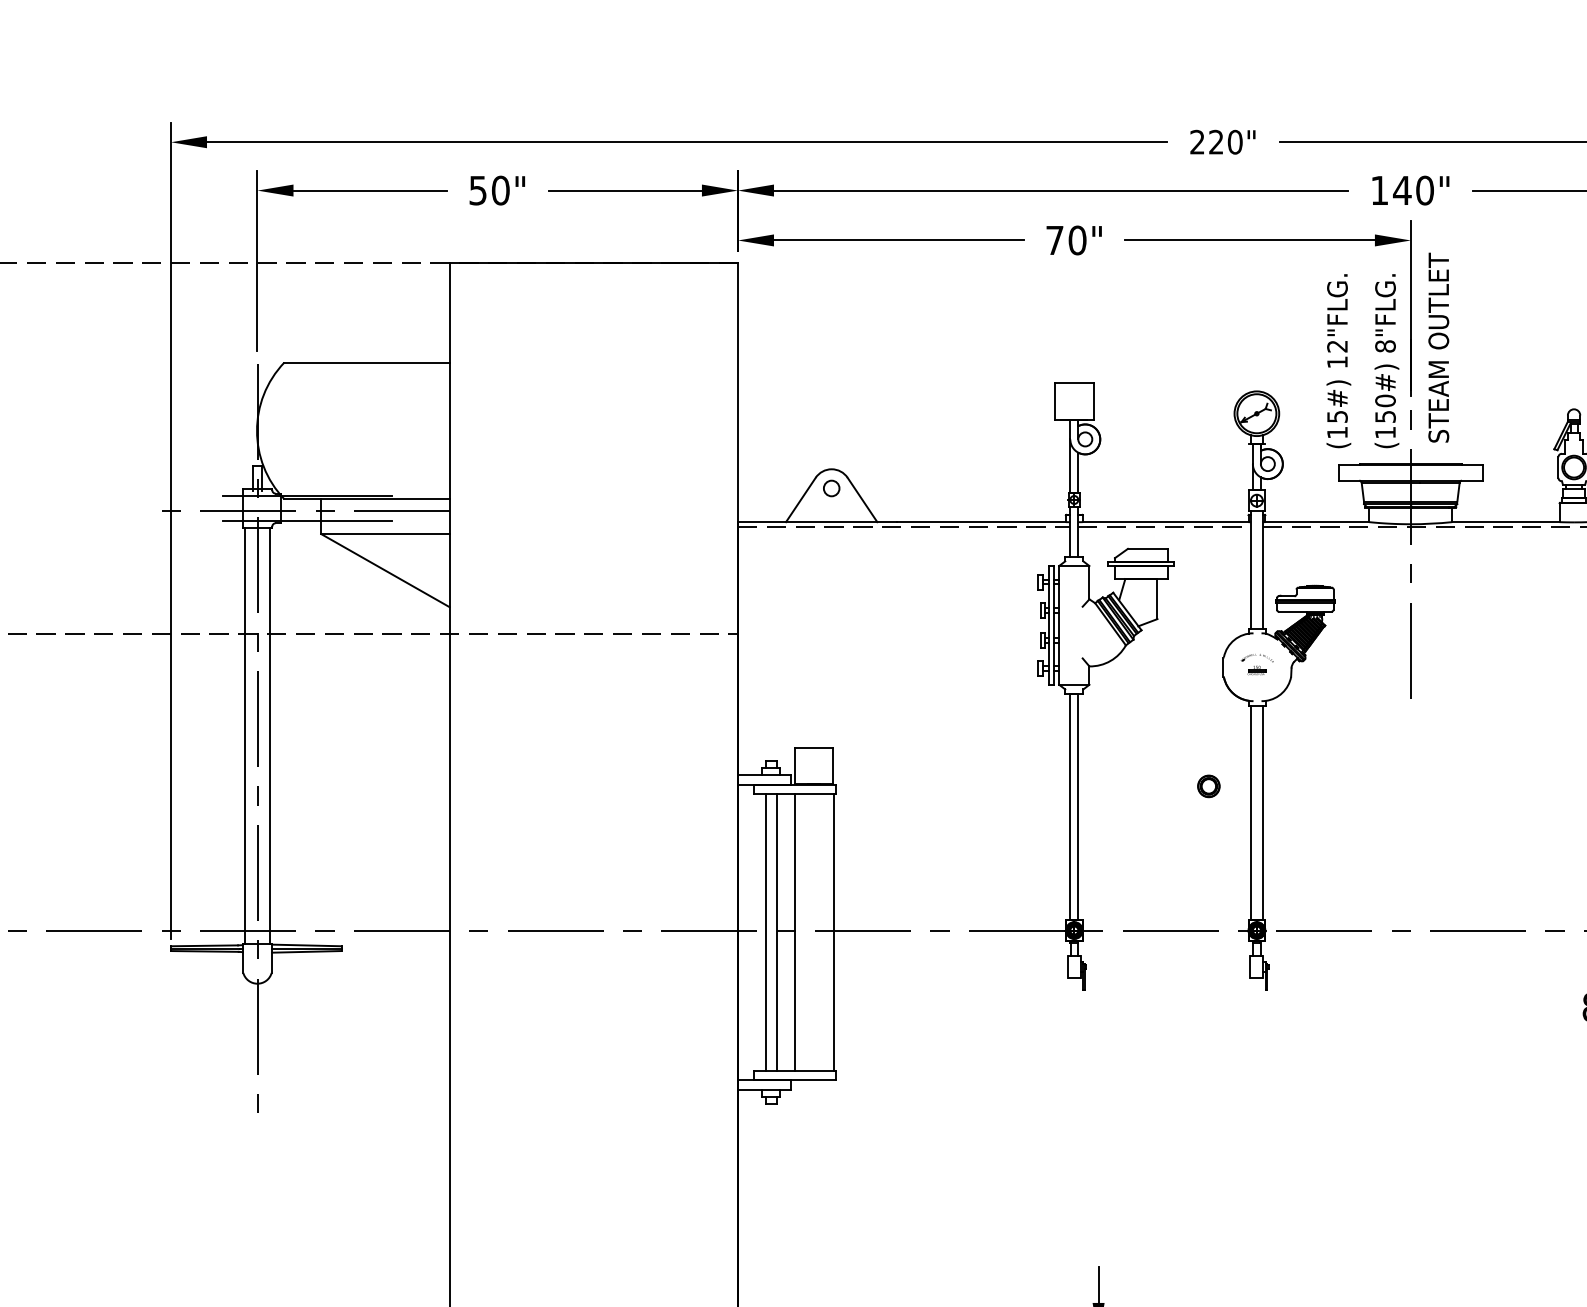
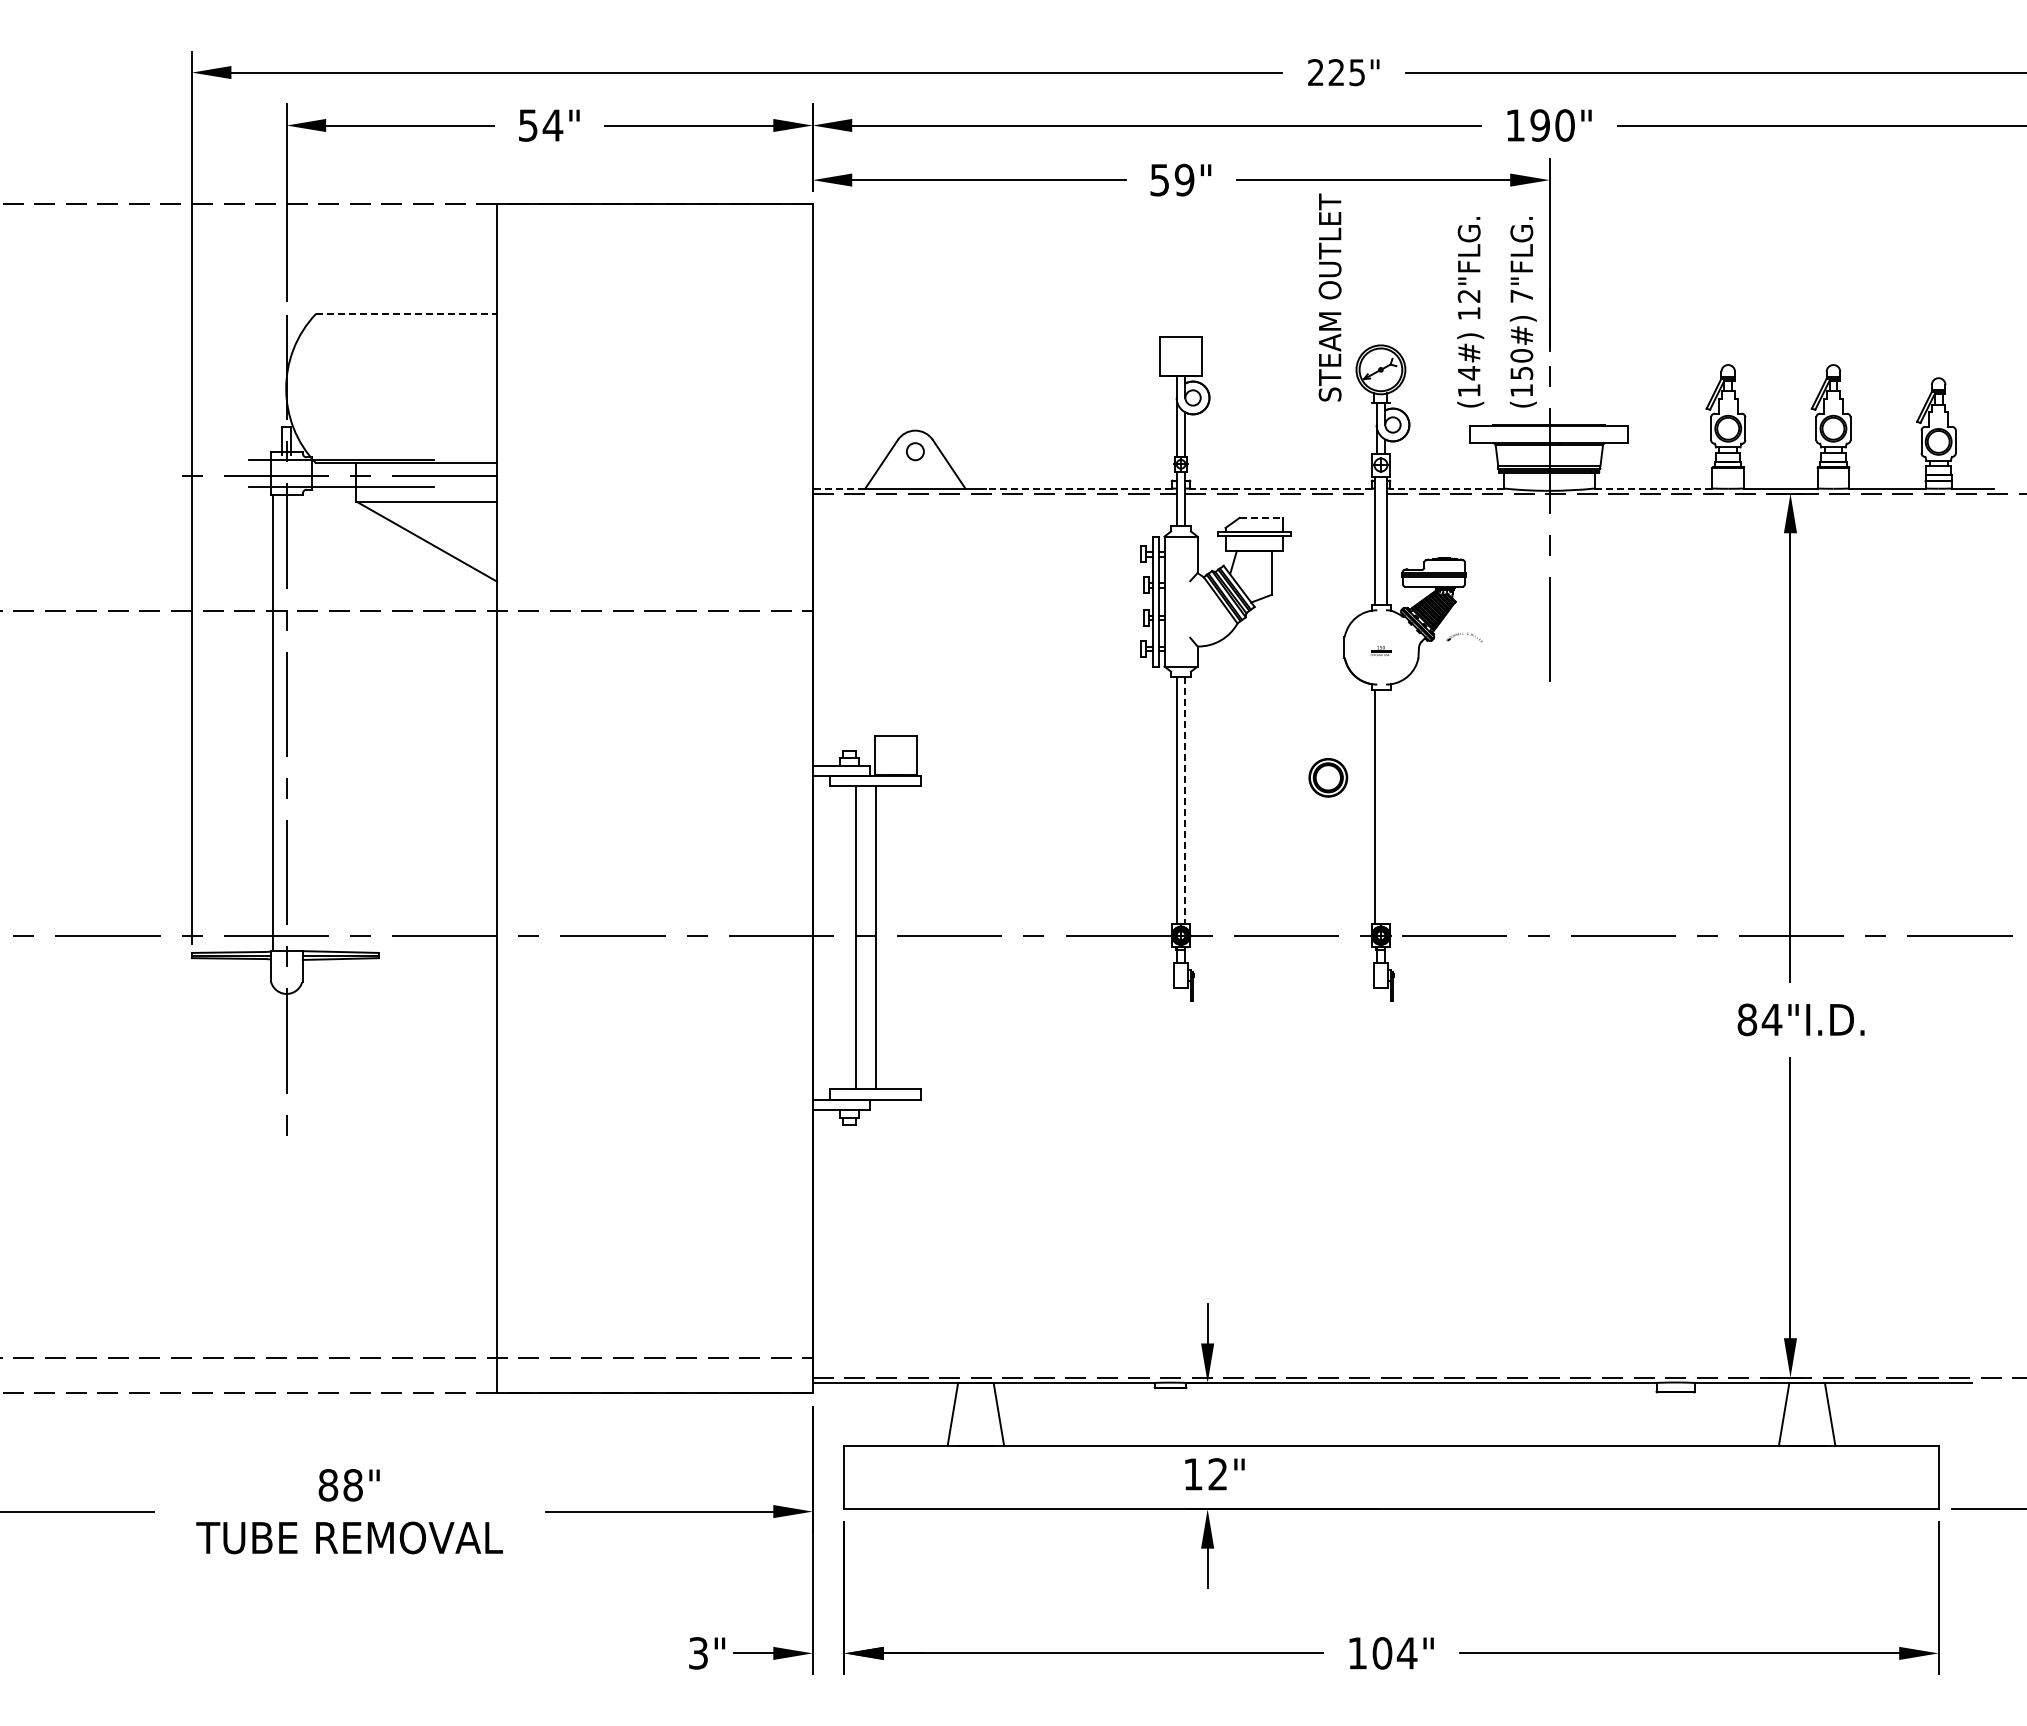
text: (1235, 142) -> (1357, 72), 220" -> 225"
text: (500, 190) -> (552, 125), 50" -> 54"
text: (1401, 190) -> (1539, 125), 140" -> 190"
text: (1066, 240) -> (1172, 180), 70" -> 59"
text: (1385, 345) -> (1521, 295), 8"FLG. -> 7"FLG.
text: (1438, 347) -> (1329, 297), moved
line: (367, 362) -> (407, 313), solid -> dashed
text: (1337, 417) -> (1469, 373), (15#) -> (14#)
line: (761, 522) -> (838, 488), solid -> dashed
line: (981, 522) -> (1079, 488), solid -> dashed
line: (1166, 522) -> (1281, 488), solid -> dashed
line: (1317, 522) -> (1447, 488), solid -> dashed
line: (1505, 522) -> (1653, 488), solid -> dashed
line: (1147, 548) -> (1261, 517), solid -> dashed
part: (1257, 658) -> (1464, 637), moved
line: (270, 735) -> (300, 722), removed
part: (1208, 786) -> (1328, 777), size x1.6
line: (1078, 807) -> (1185, 800), solid -> dashed
line: (1262, 812) -> (1387, 806), removed
line: (766, 932) -> (843, 937), removed
line: (833, 932) -> (917, 937), removed

